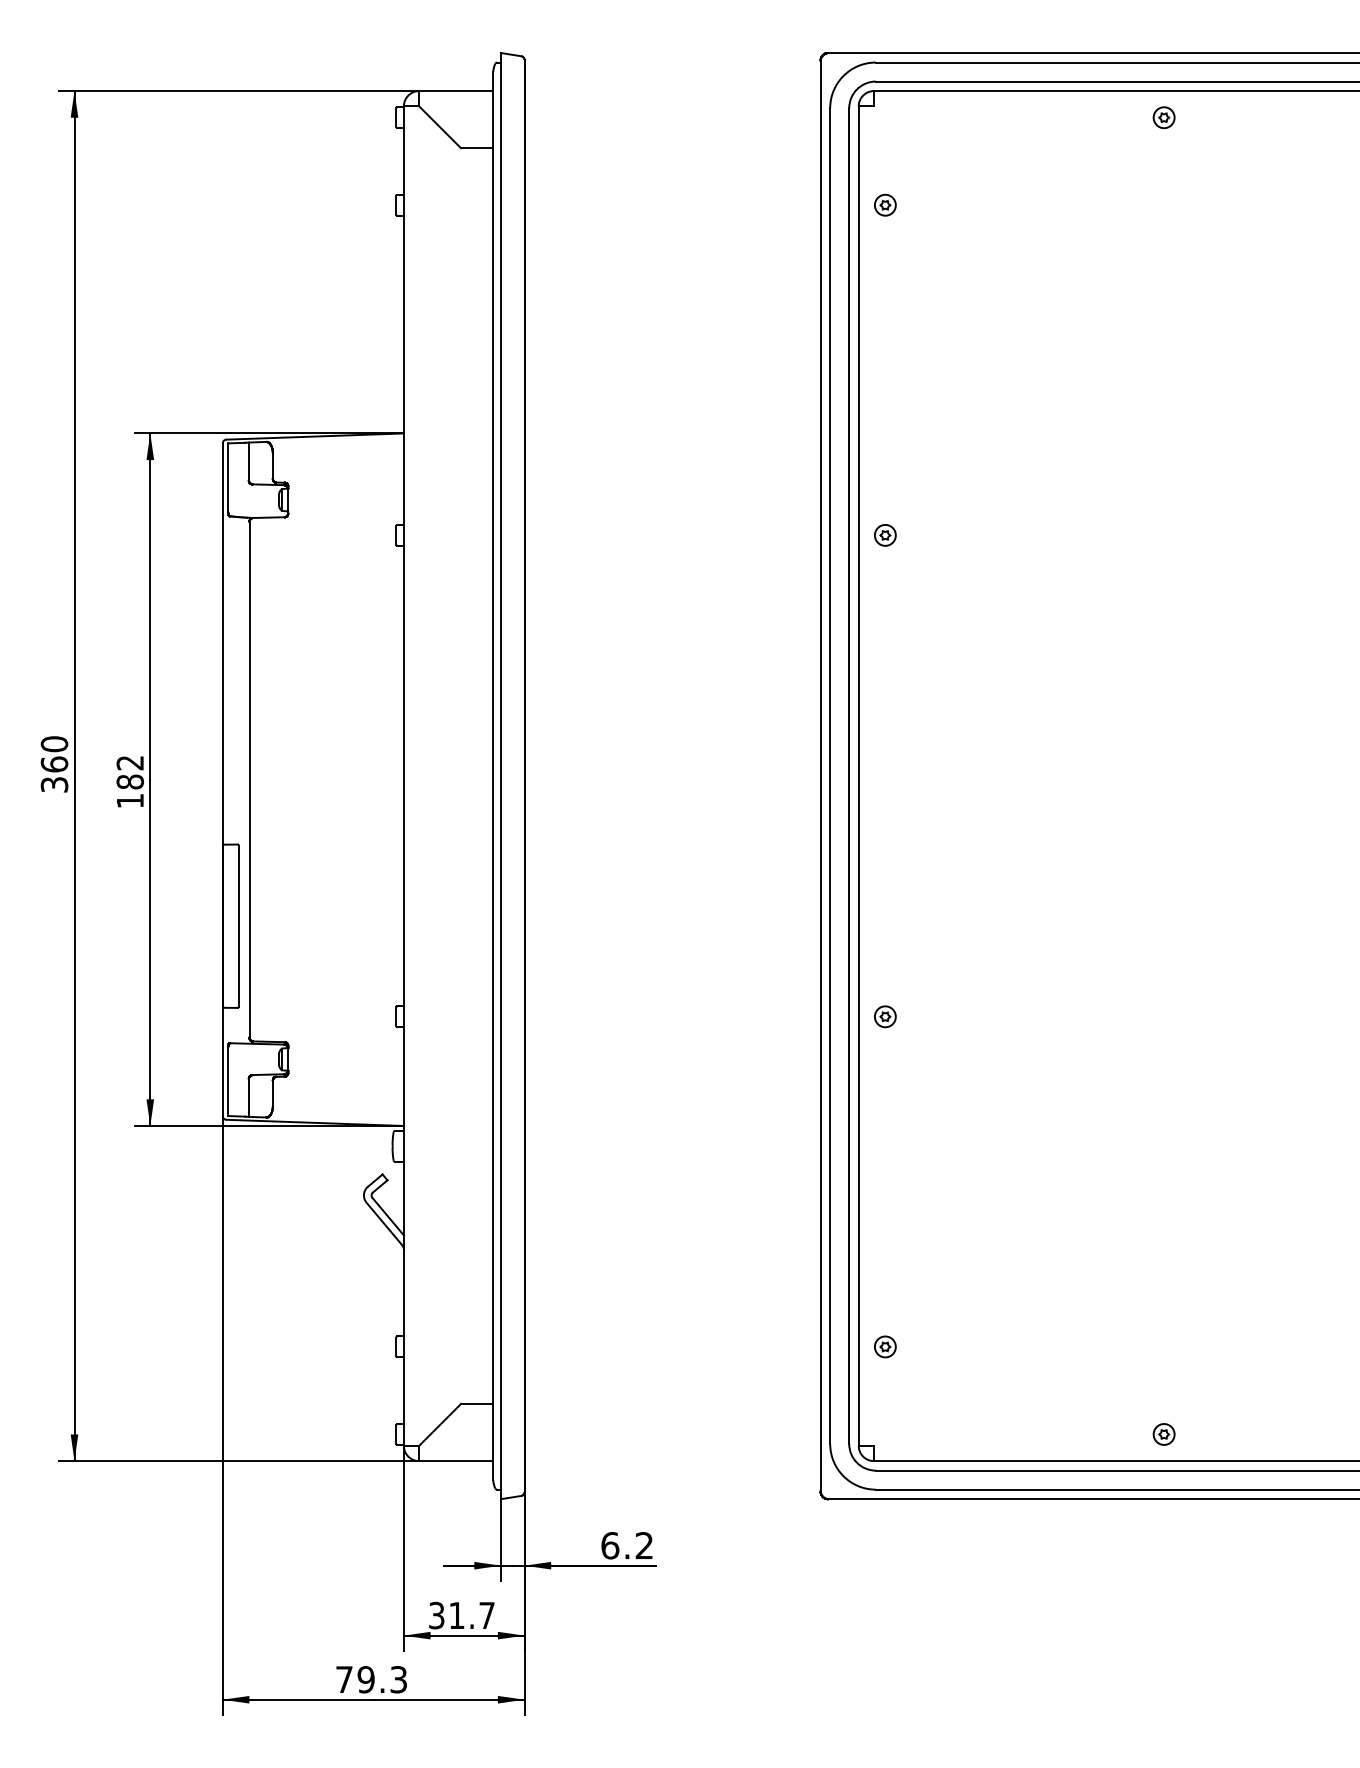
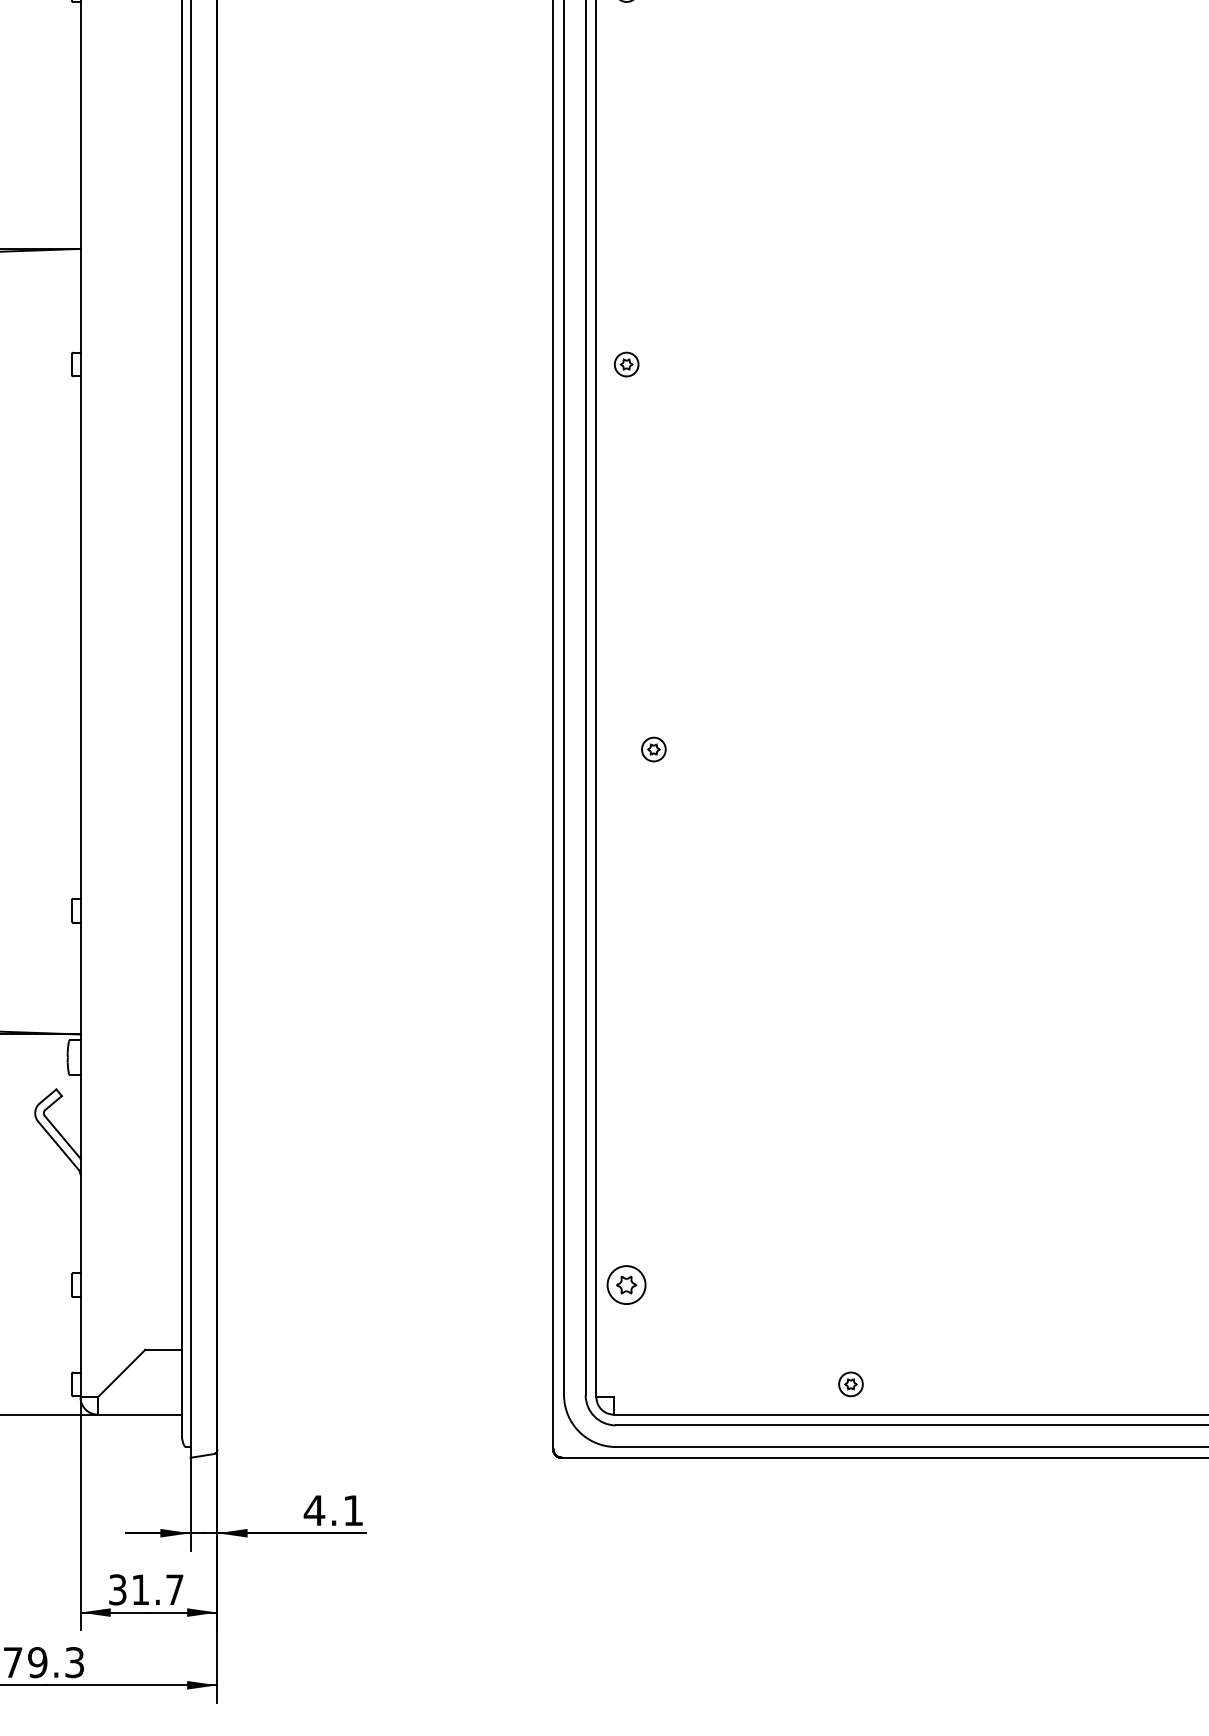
part: (885, 1016) -> (654, 749), moved
part: (885, 1346) -> (626, 1284), size x1.6
part: (1163, 1434) -> (850, 1384), moved
text: (626, 1545) -> (333, 1510), 6.2 -> 4.1

